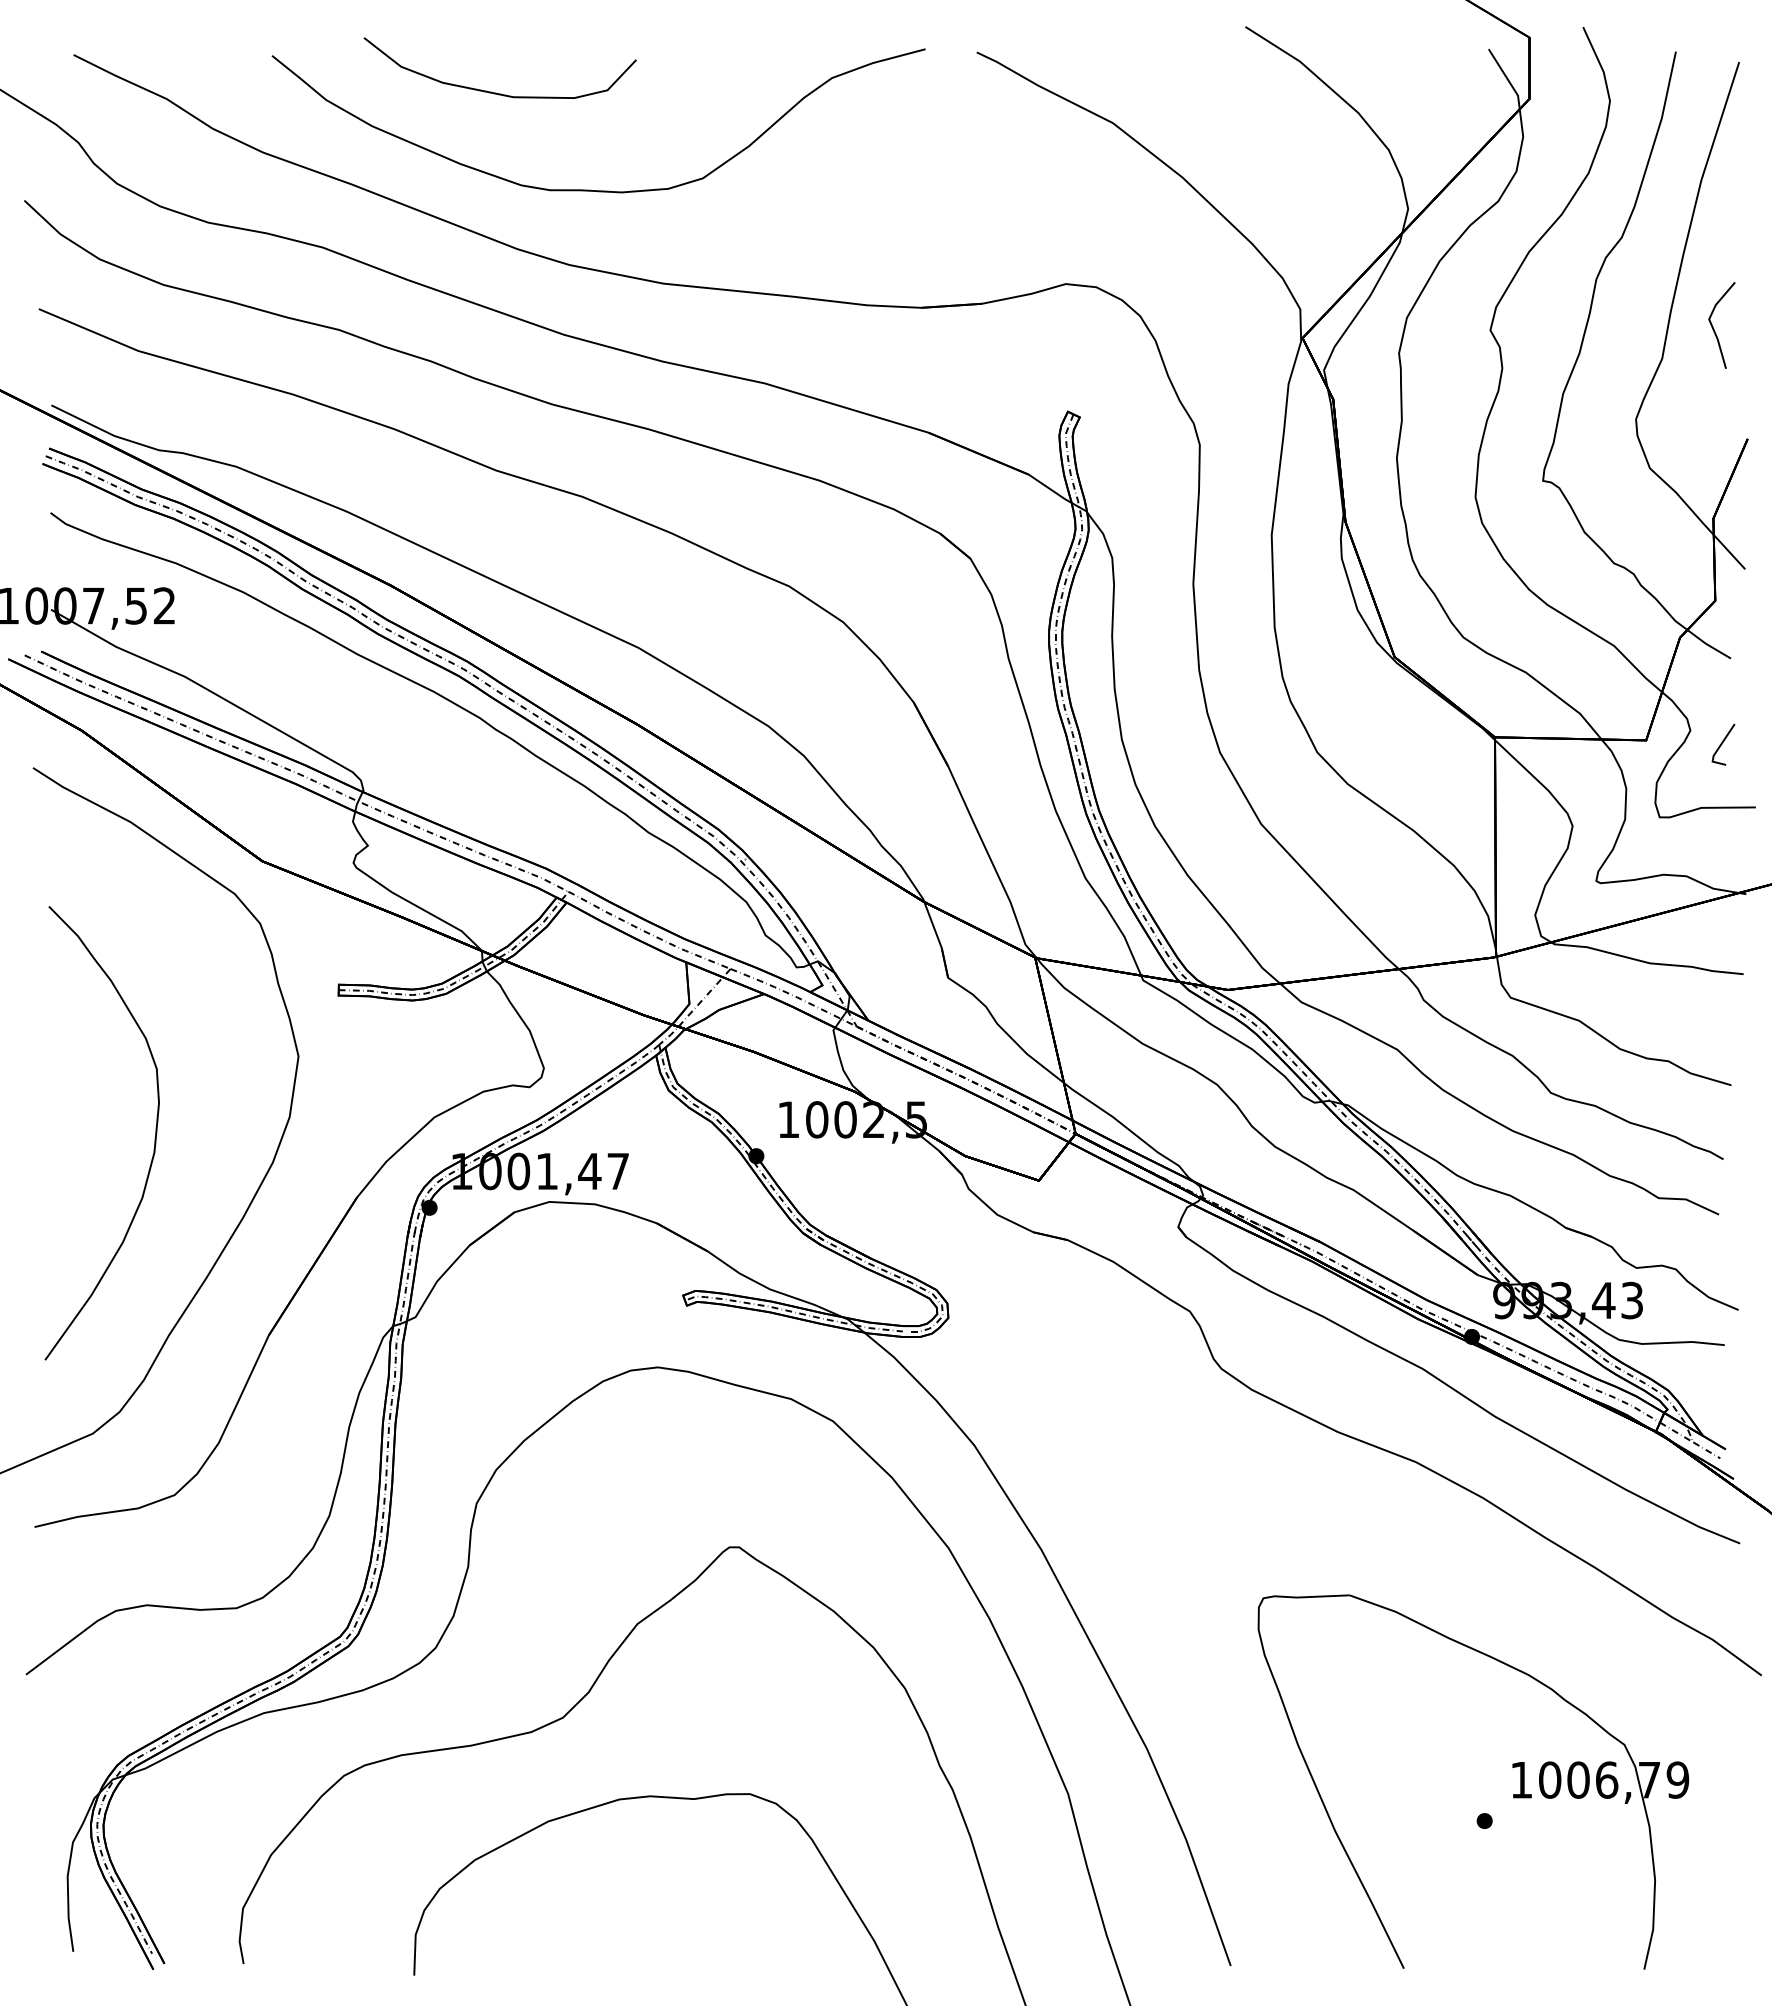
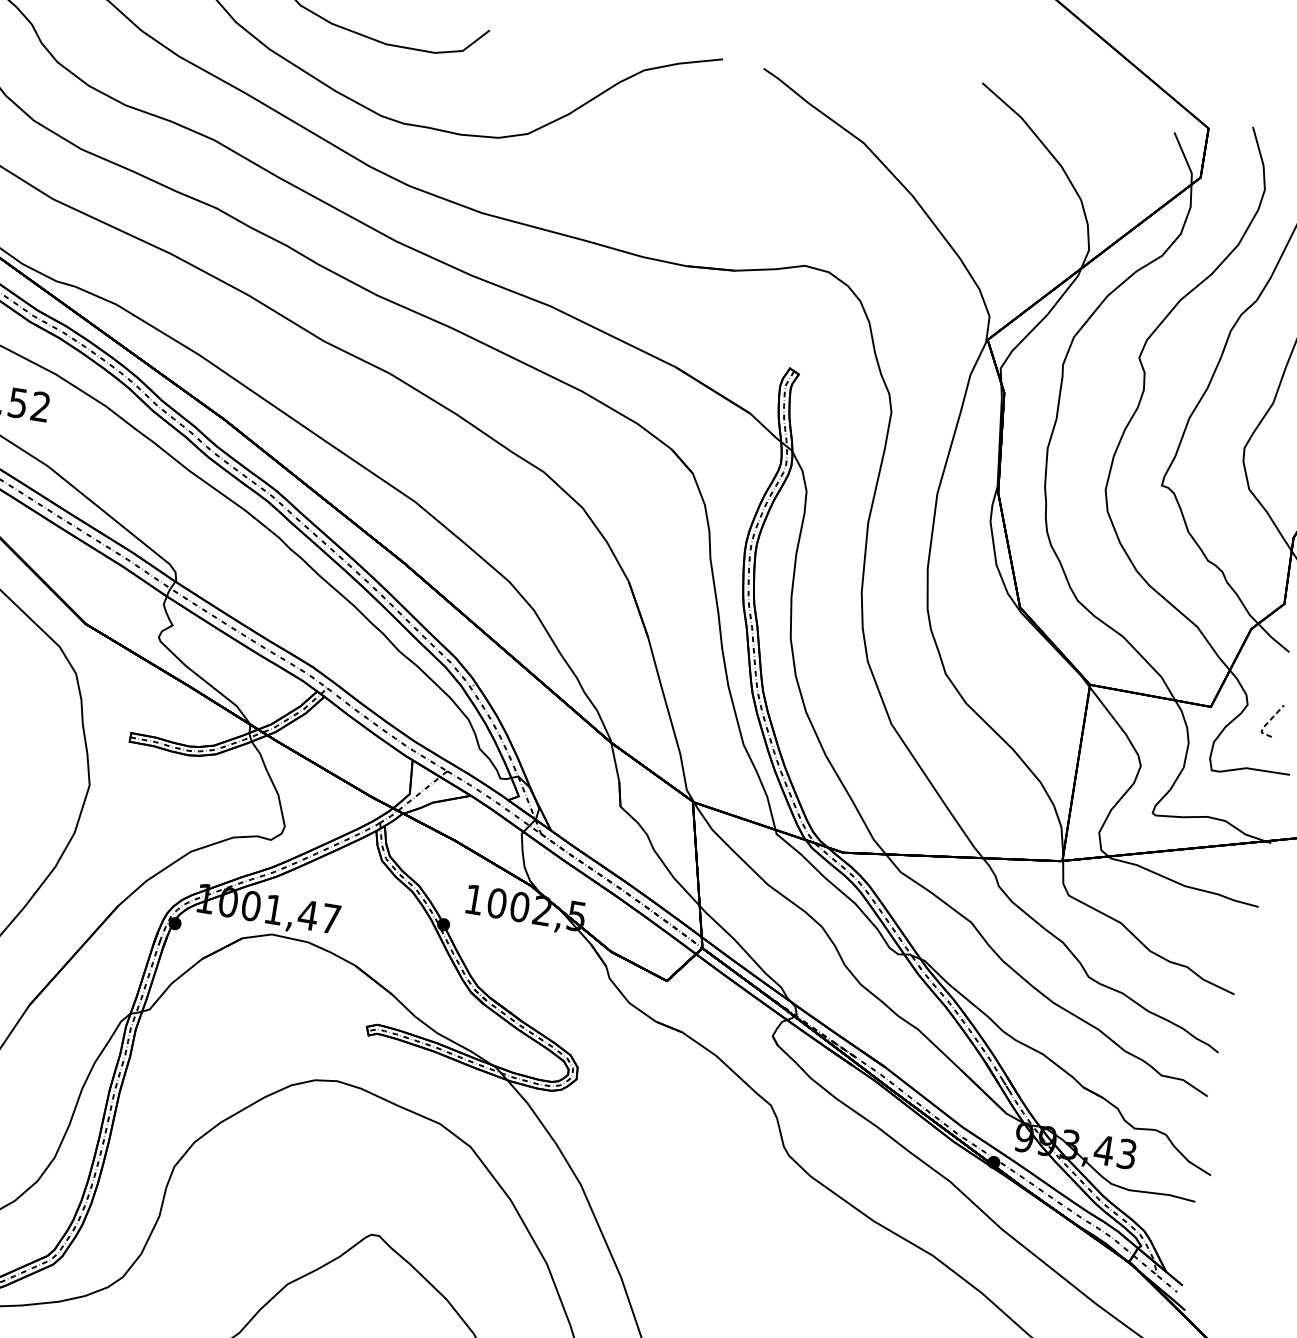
line: (1718, 748) -> (1267, 722), solid -> dashed

